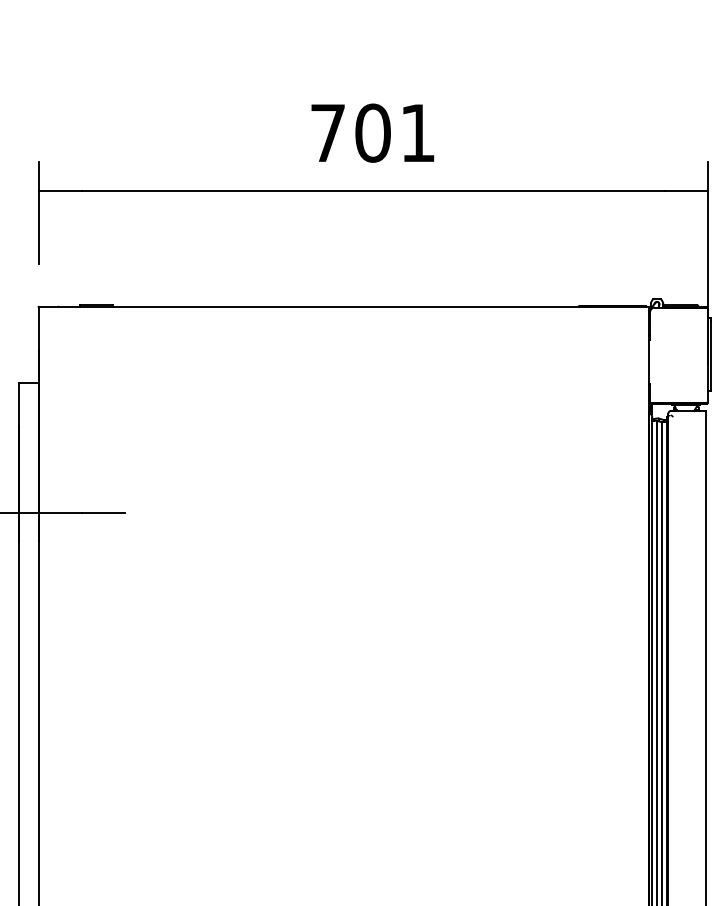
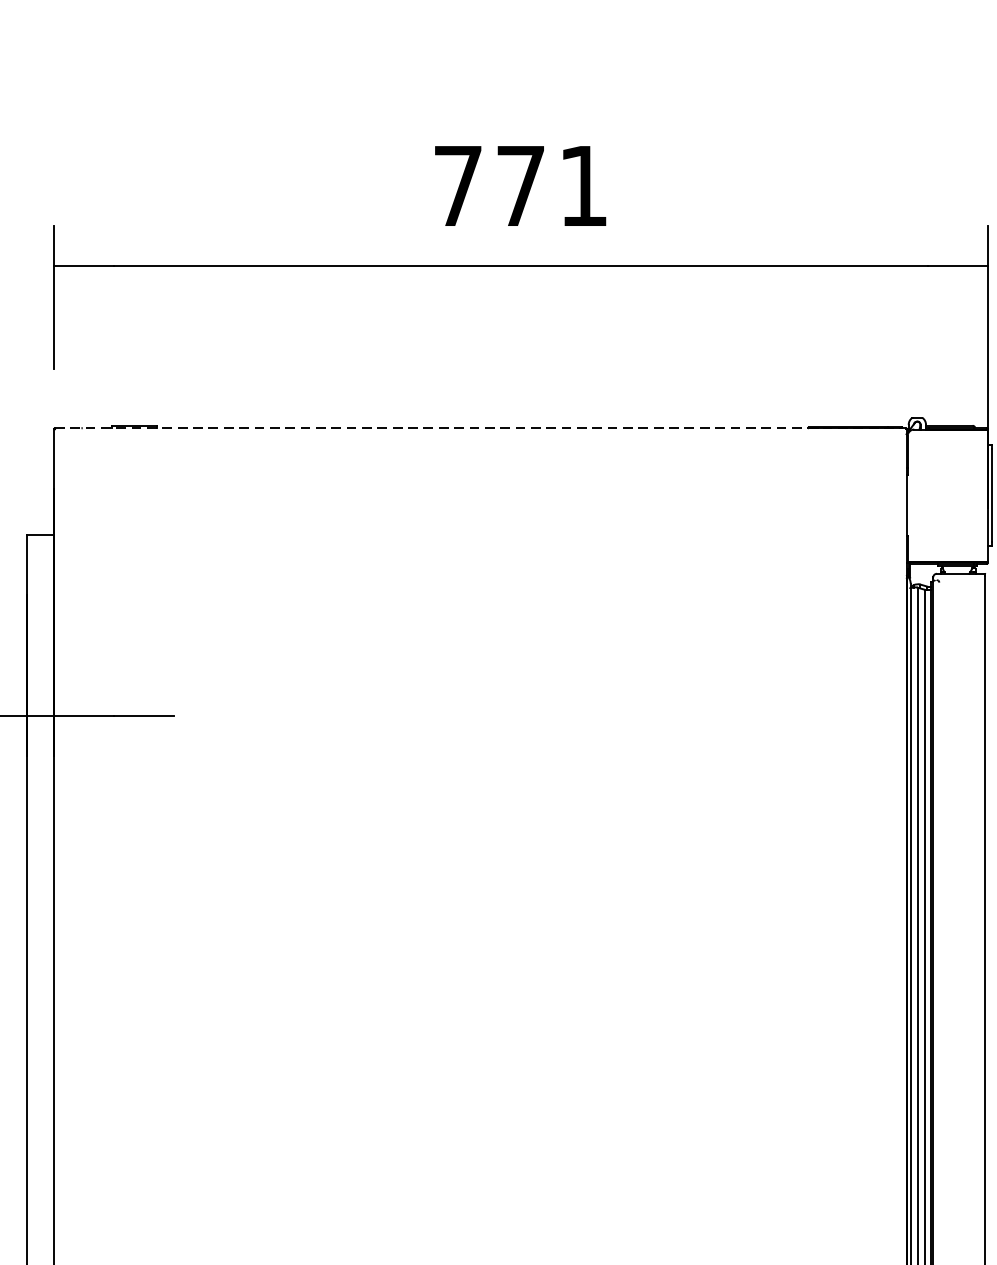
text: (372, 132) -> (520, 185), 701 -> 771
line: (343, 306) -> (479, 428), solid -> dashed

